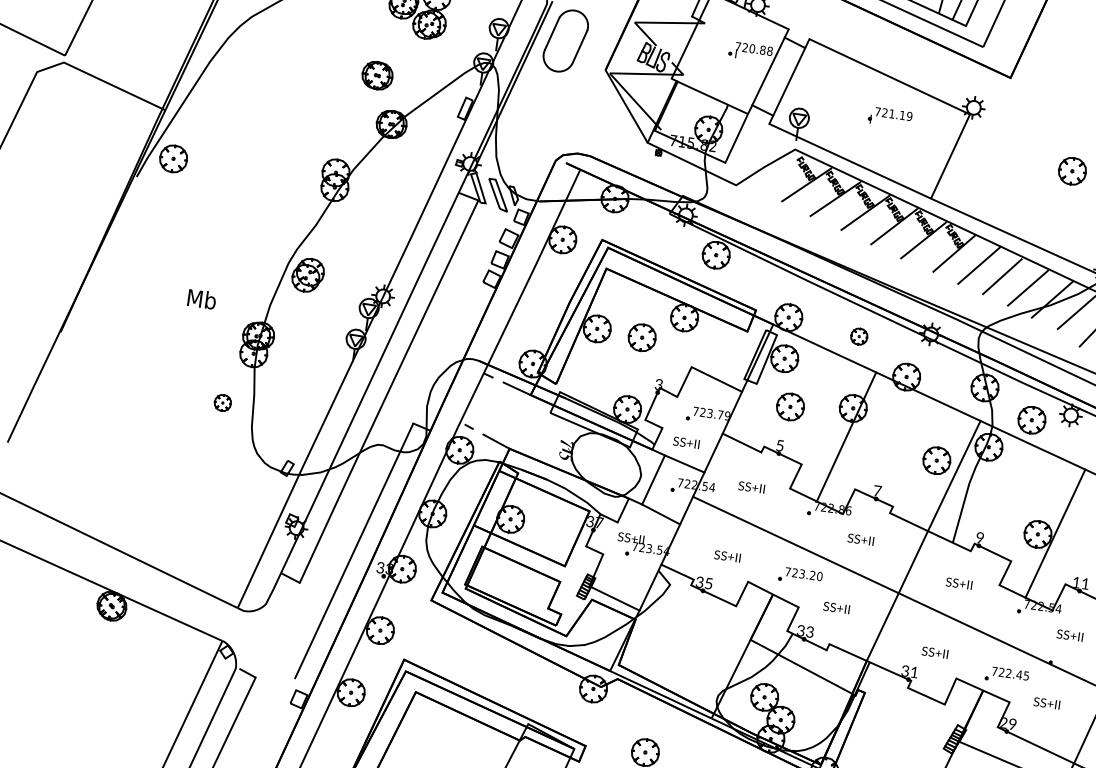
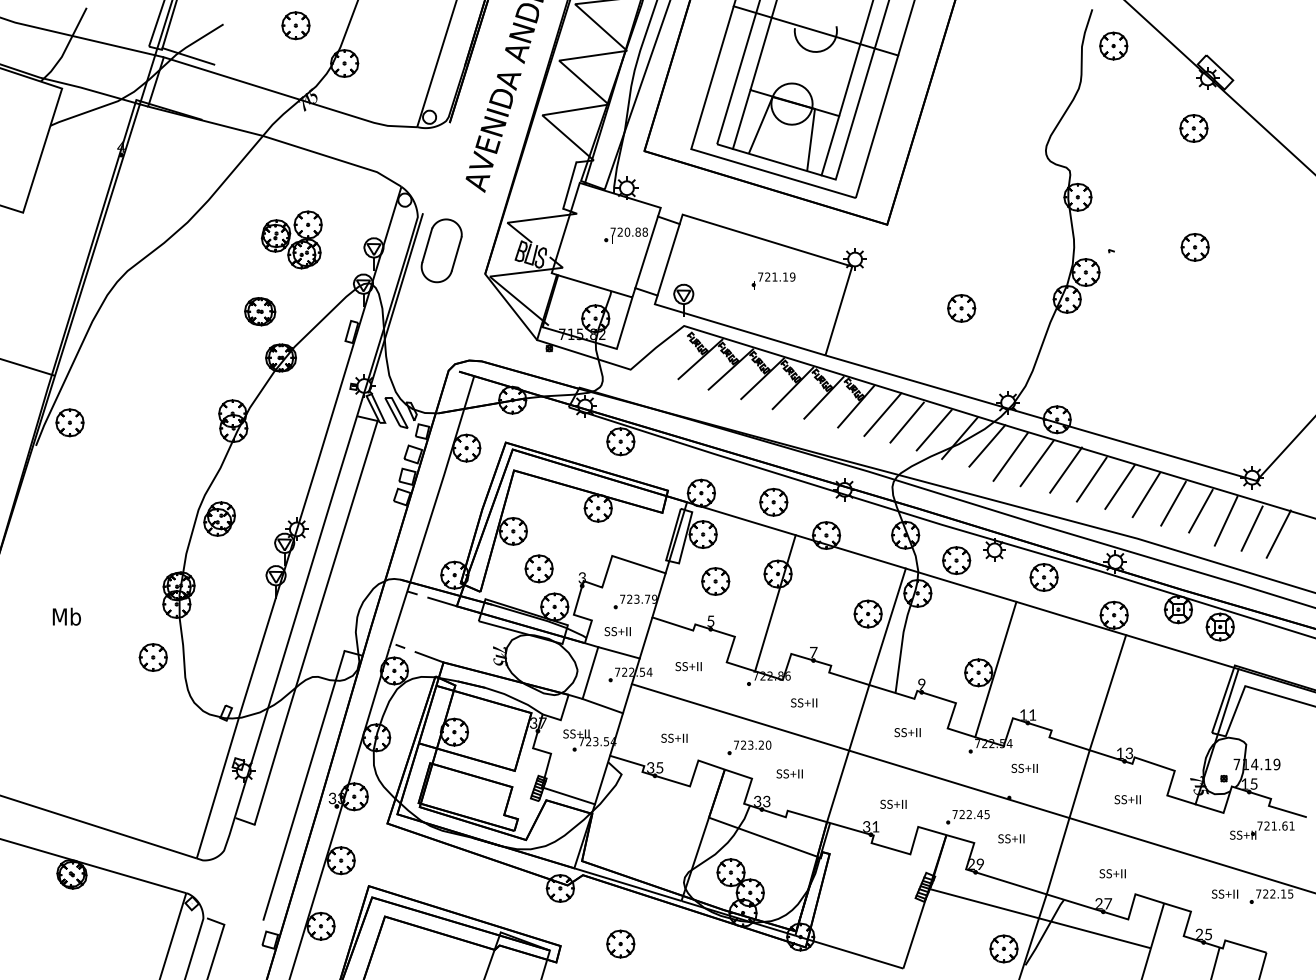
text: (201, 298) -> (66, 616), moved
part: (858, 335) -> (773, 501), size x1.67
part: (641, 337) -> (538, 568), moved
part: (222, 402) -> (152, 657), size x1.67

